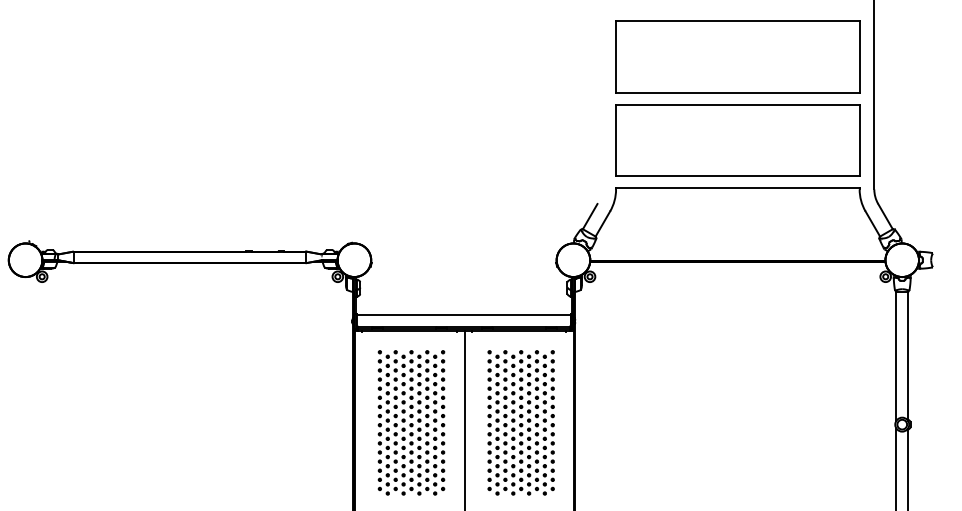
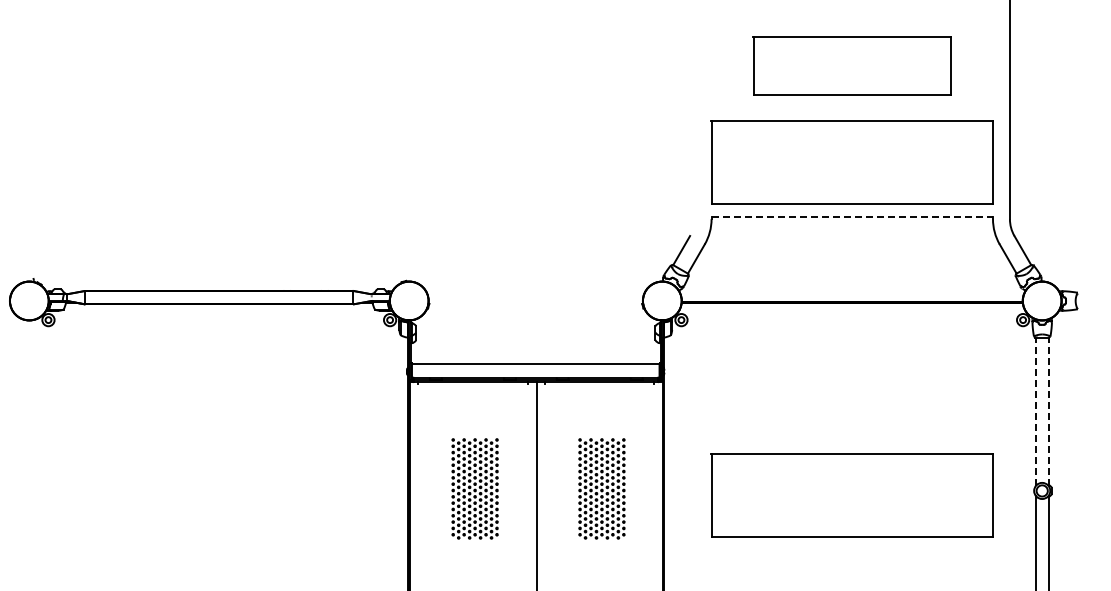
part: (737, 57) -> (851, 66), size x0.7
line: (738, 187) -> (852, 217), solid -> dashed
line: (896, 355) -> (1035, 411), solid -> dashed
line: (907, 355) -> (1048, 411), solid -> dashed
part: (410, 422) -> (474, 488), size x0.6
part: (520, 422) -> (601, 488), size x0.6
part: (737, 428) -> (851, 495), added

